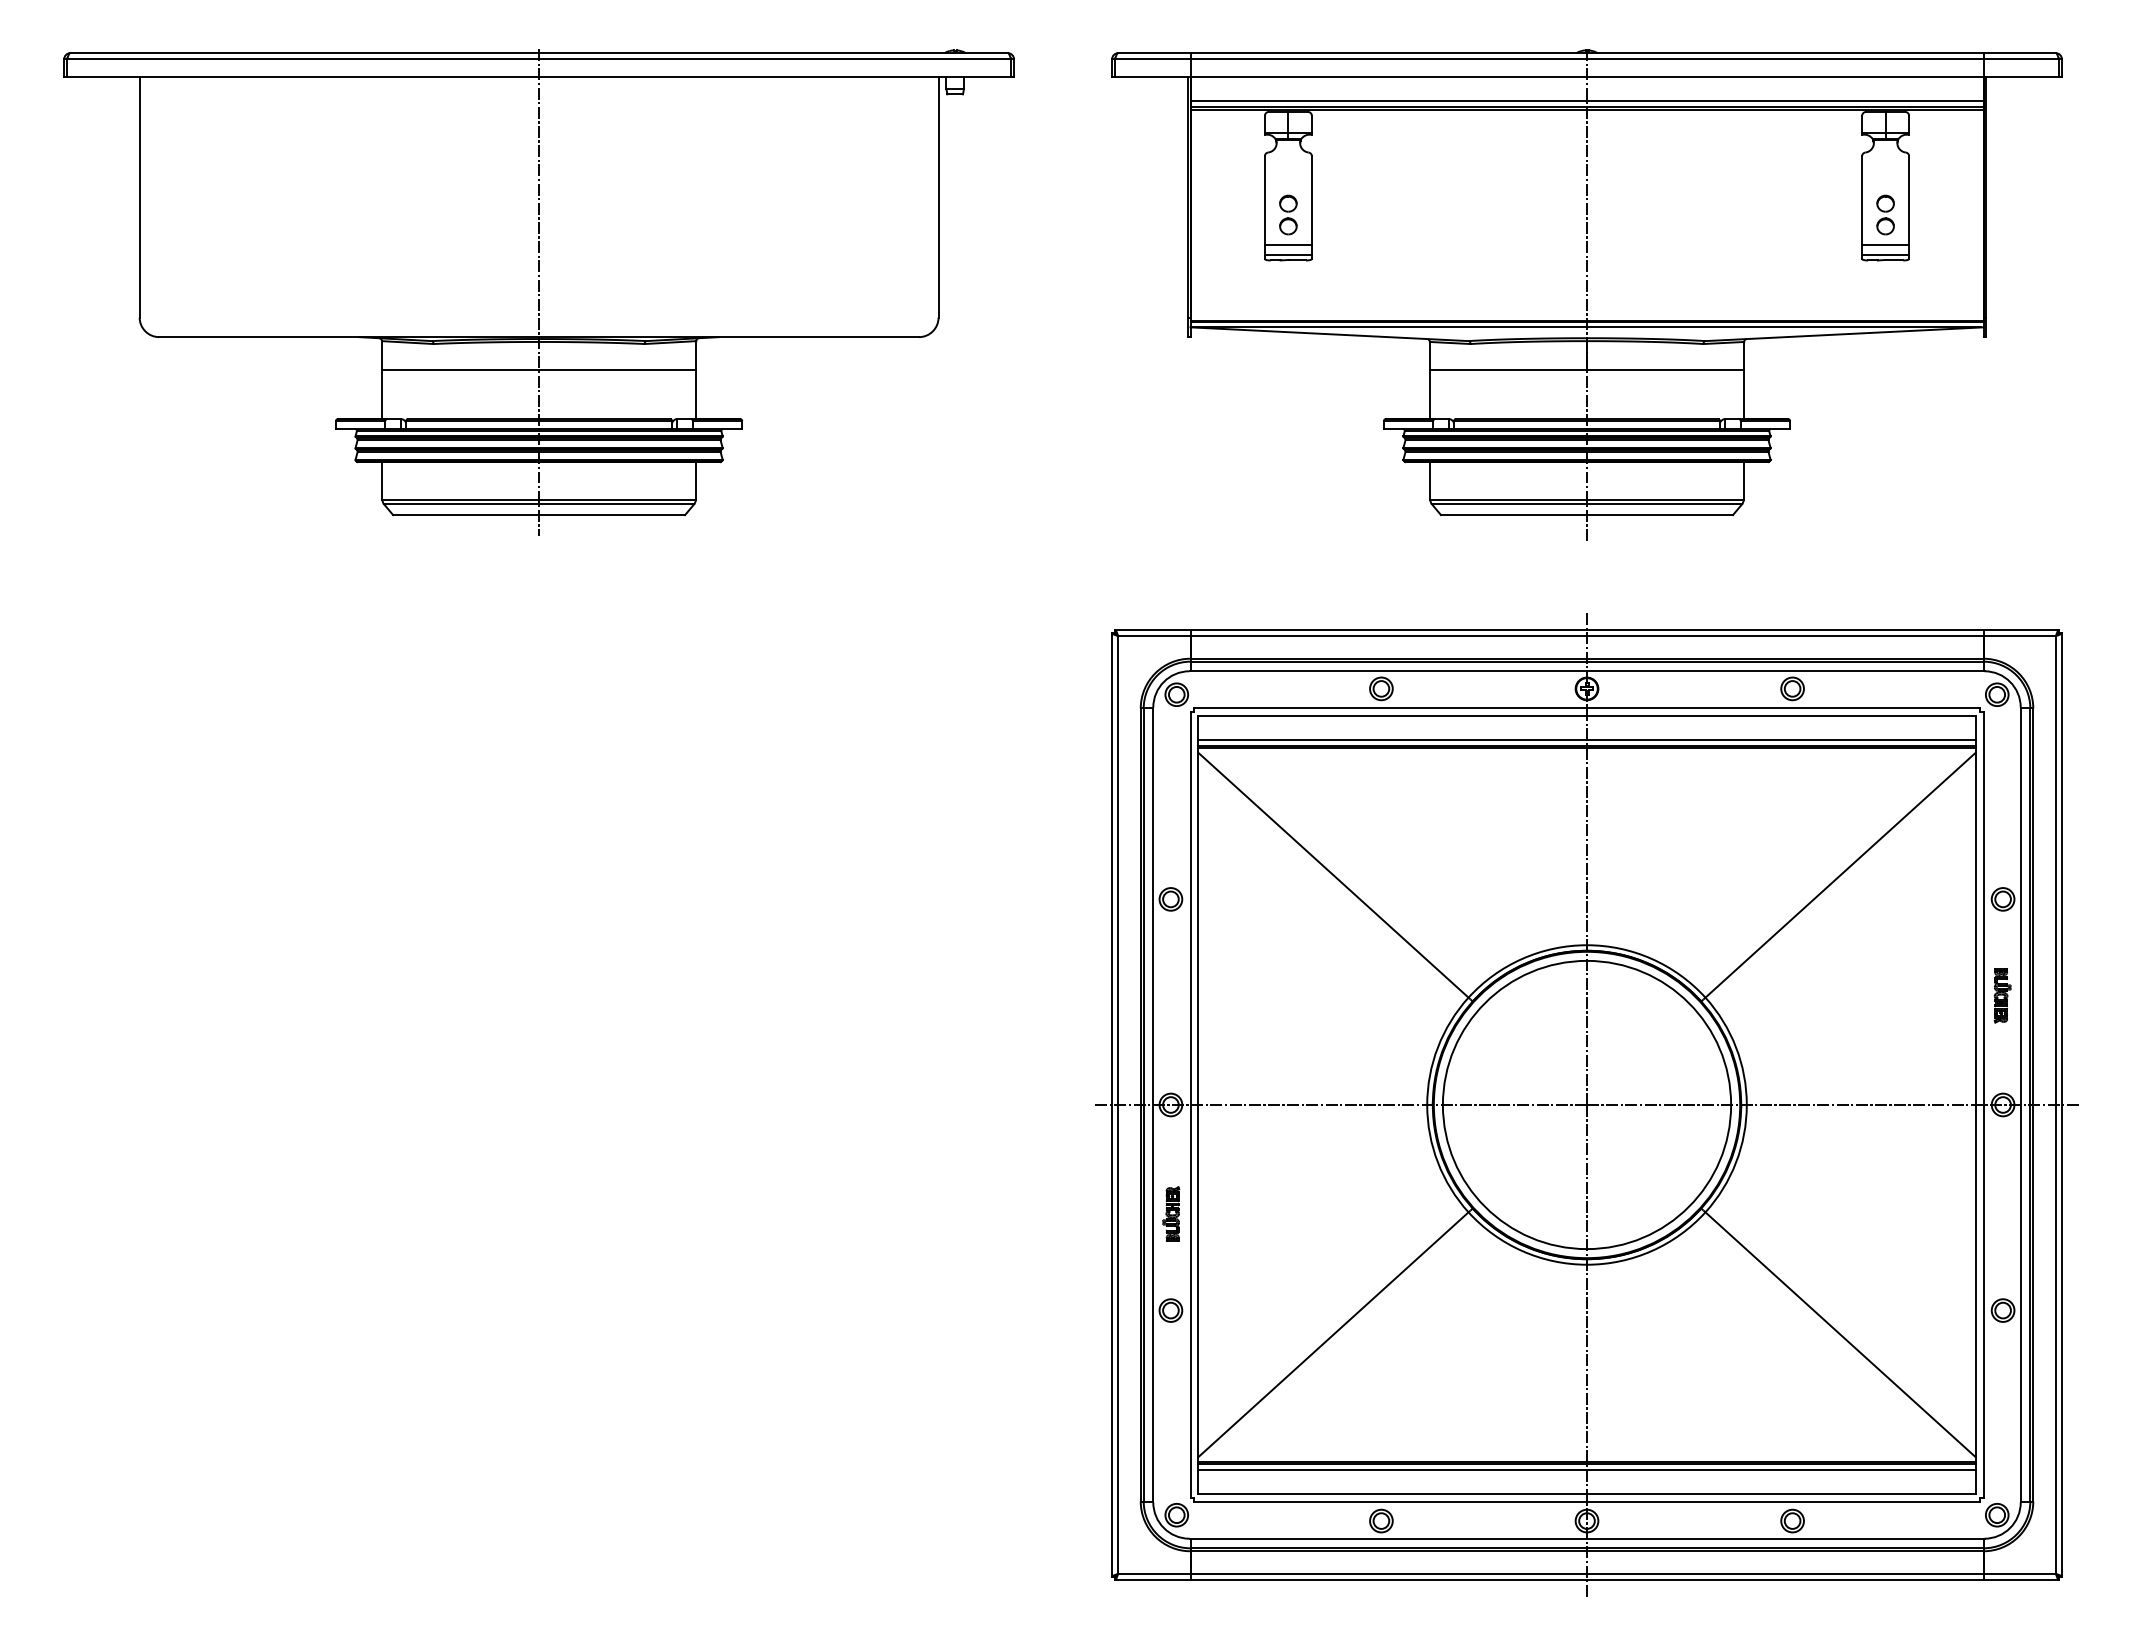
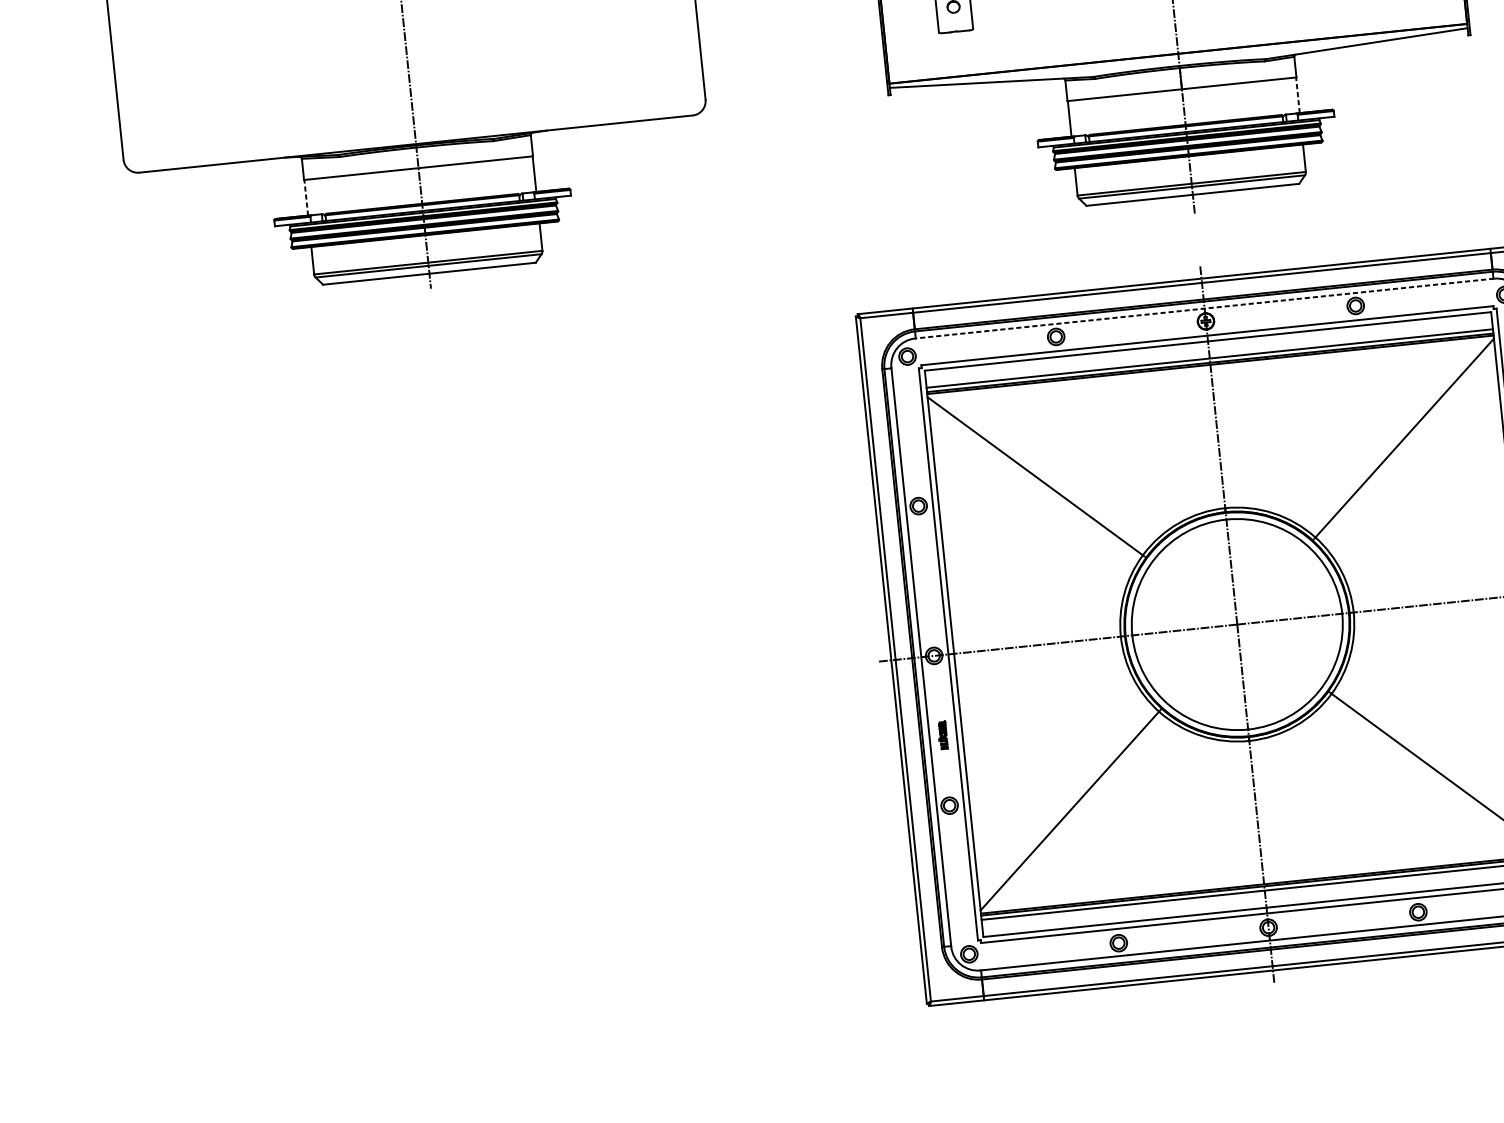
line: (1287, 245) -> (954, 20), removed
line: (1287, 254) -> (955, 27), removed
line: (1586, 327) -> (1178, 58), removed
line: (382, 394) -> (306, 197), solid -> dashed
line: (1743, 394) -> (1297, 95), solid -> dashed
line: (1586, 671) -> (1204, 308), solid -> dashed
part: (1171, 1213) -> (942, 734), size x0.7

